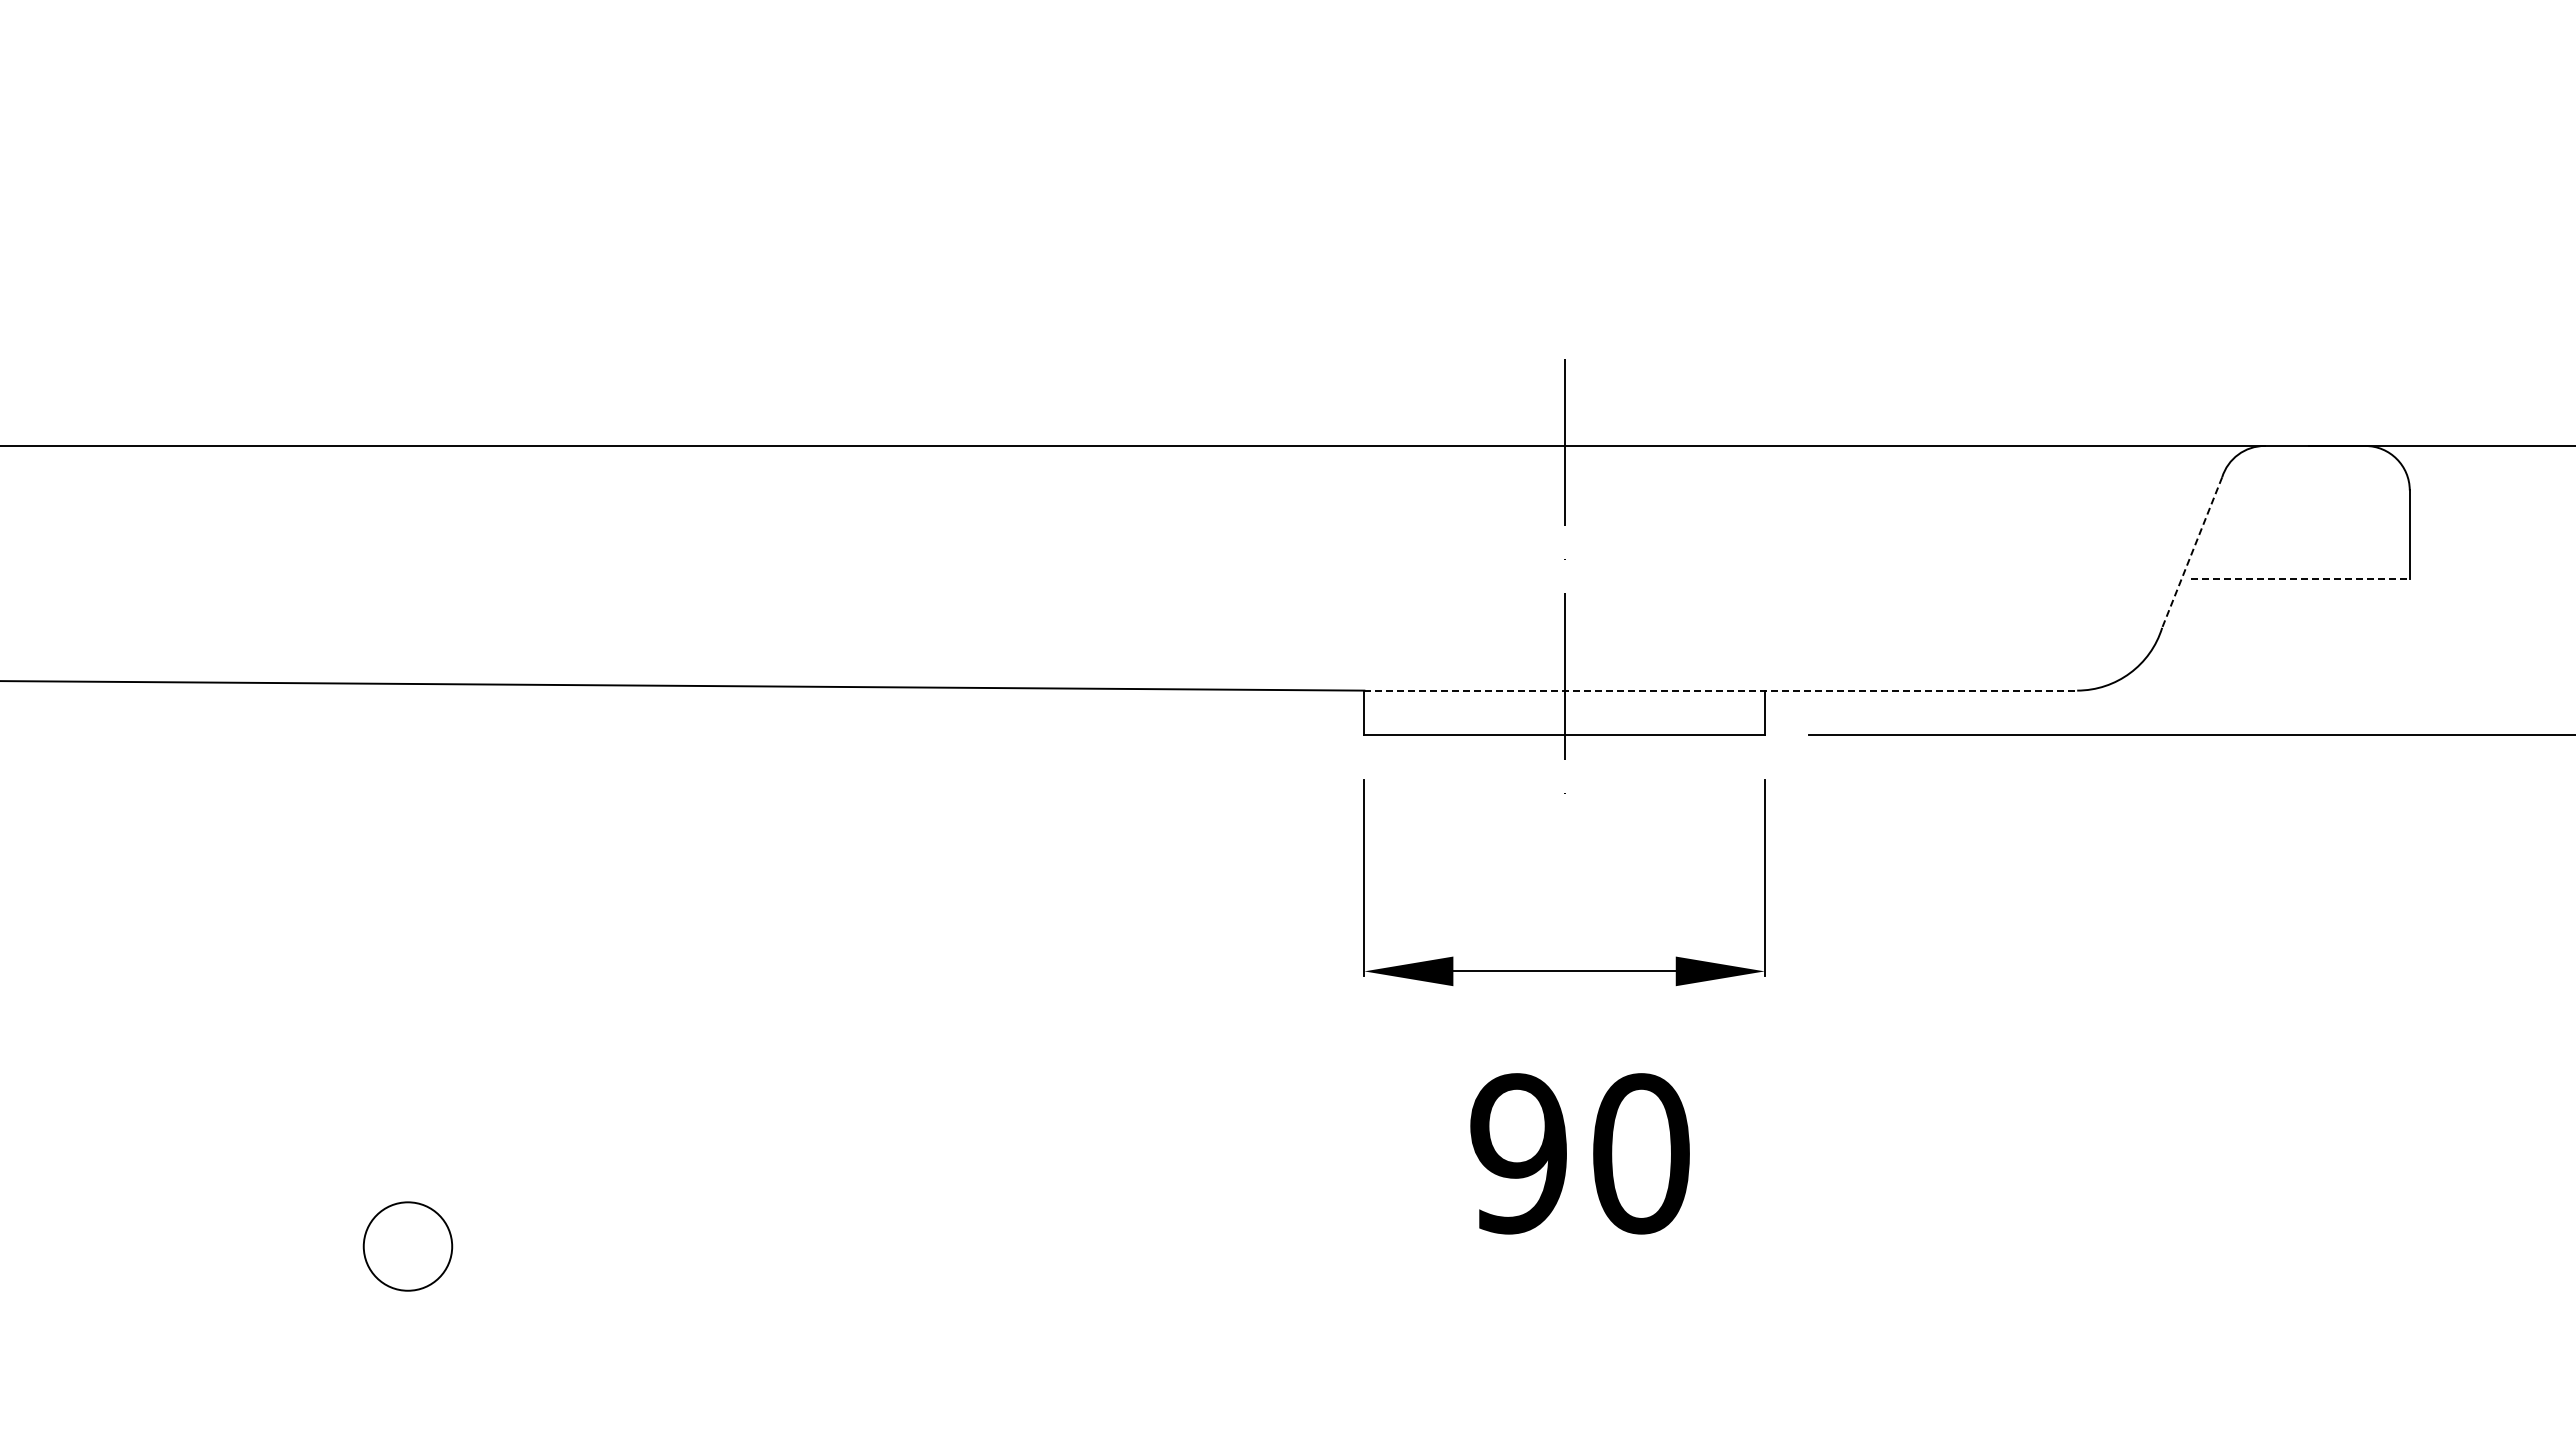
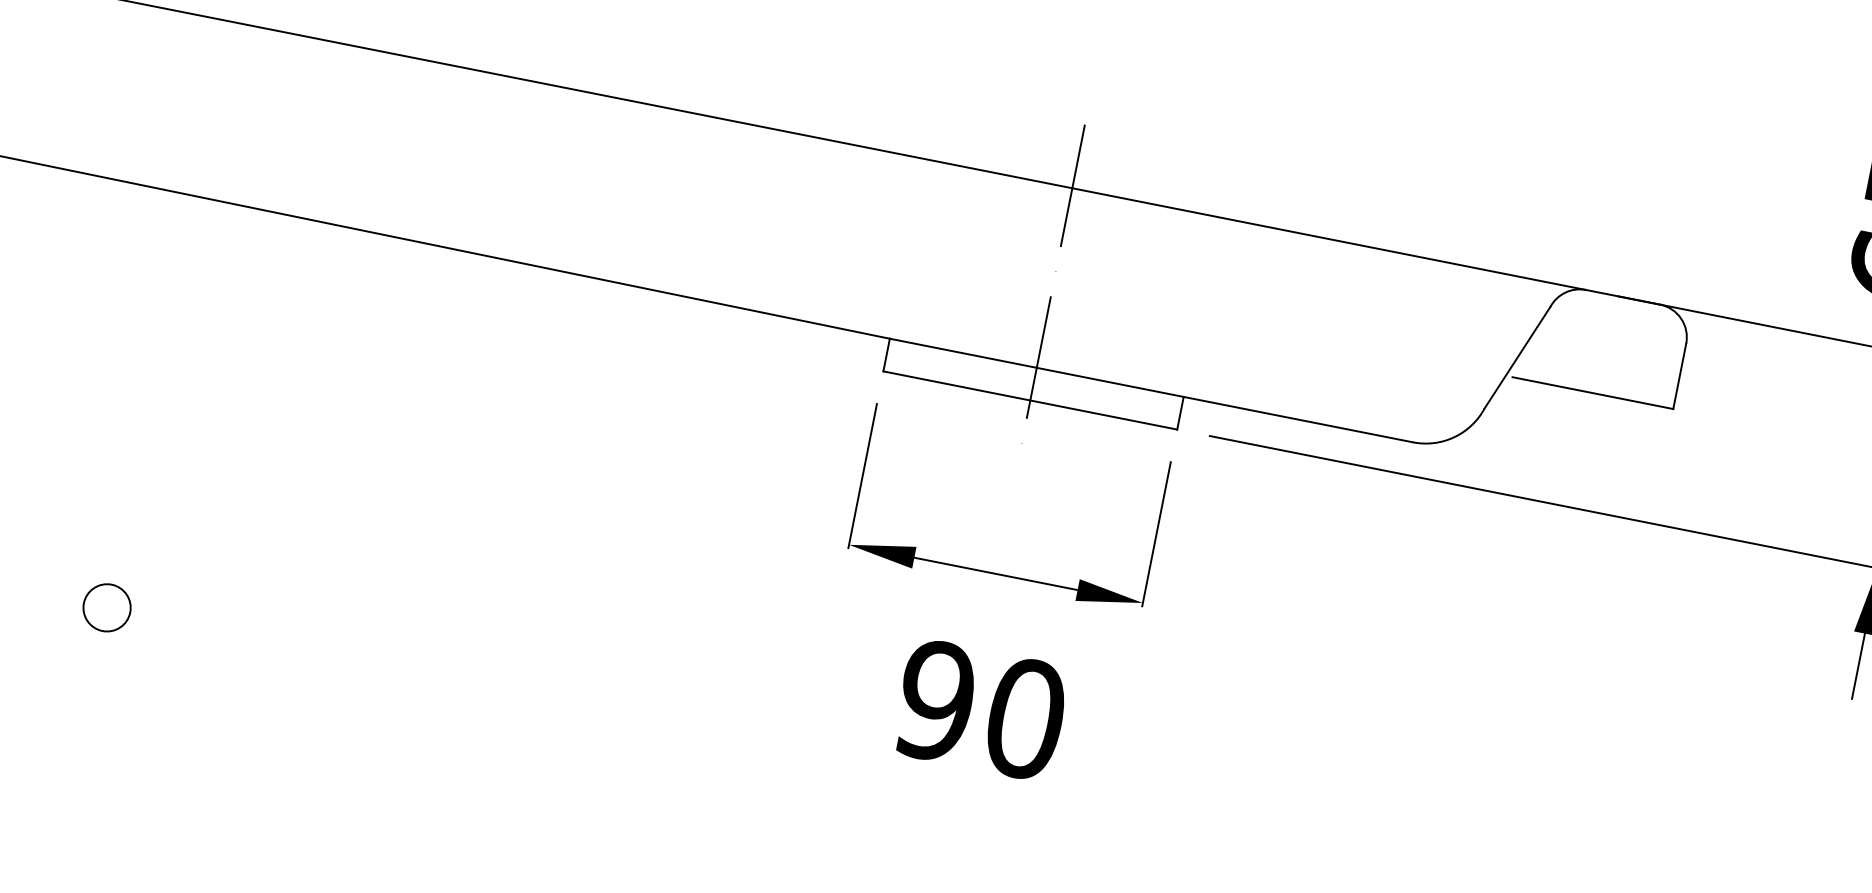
line: (2192, 552) -> (1517, 357), dashed -> solid
line: (2300, 579) -> (1593, 393), dashed -> solid
line: (1721, 690) -> (1151, 390), dashed -> solid
circle: (407, 1246) -> (106, 607), size x0.71

